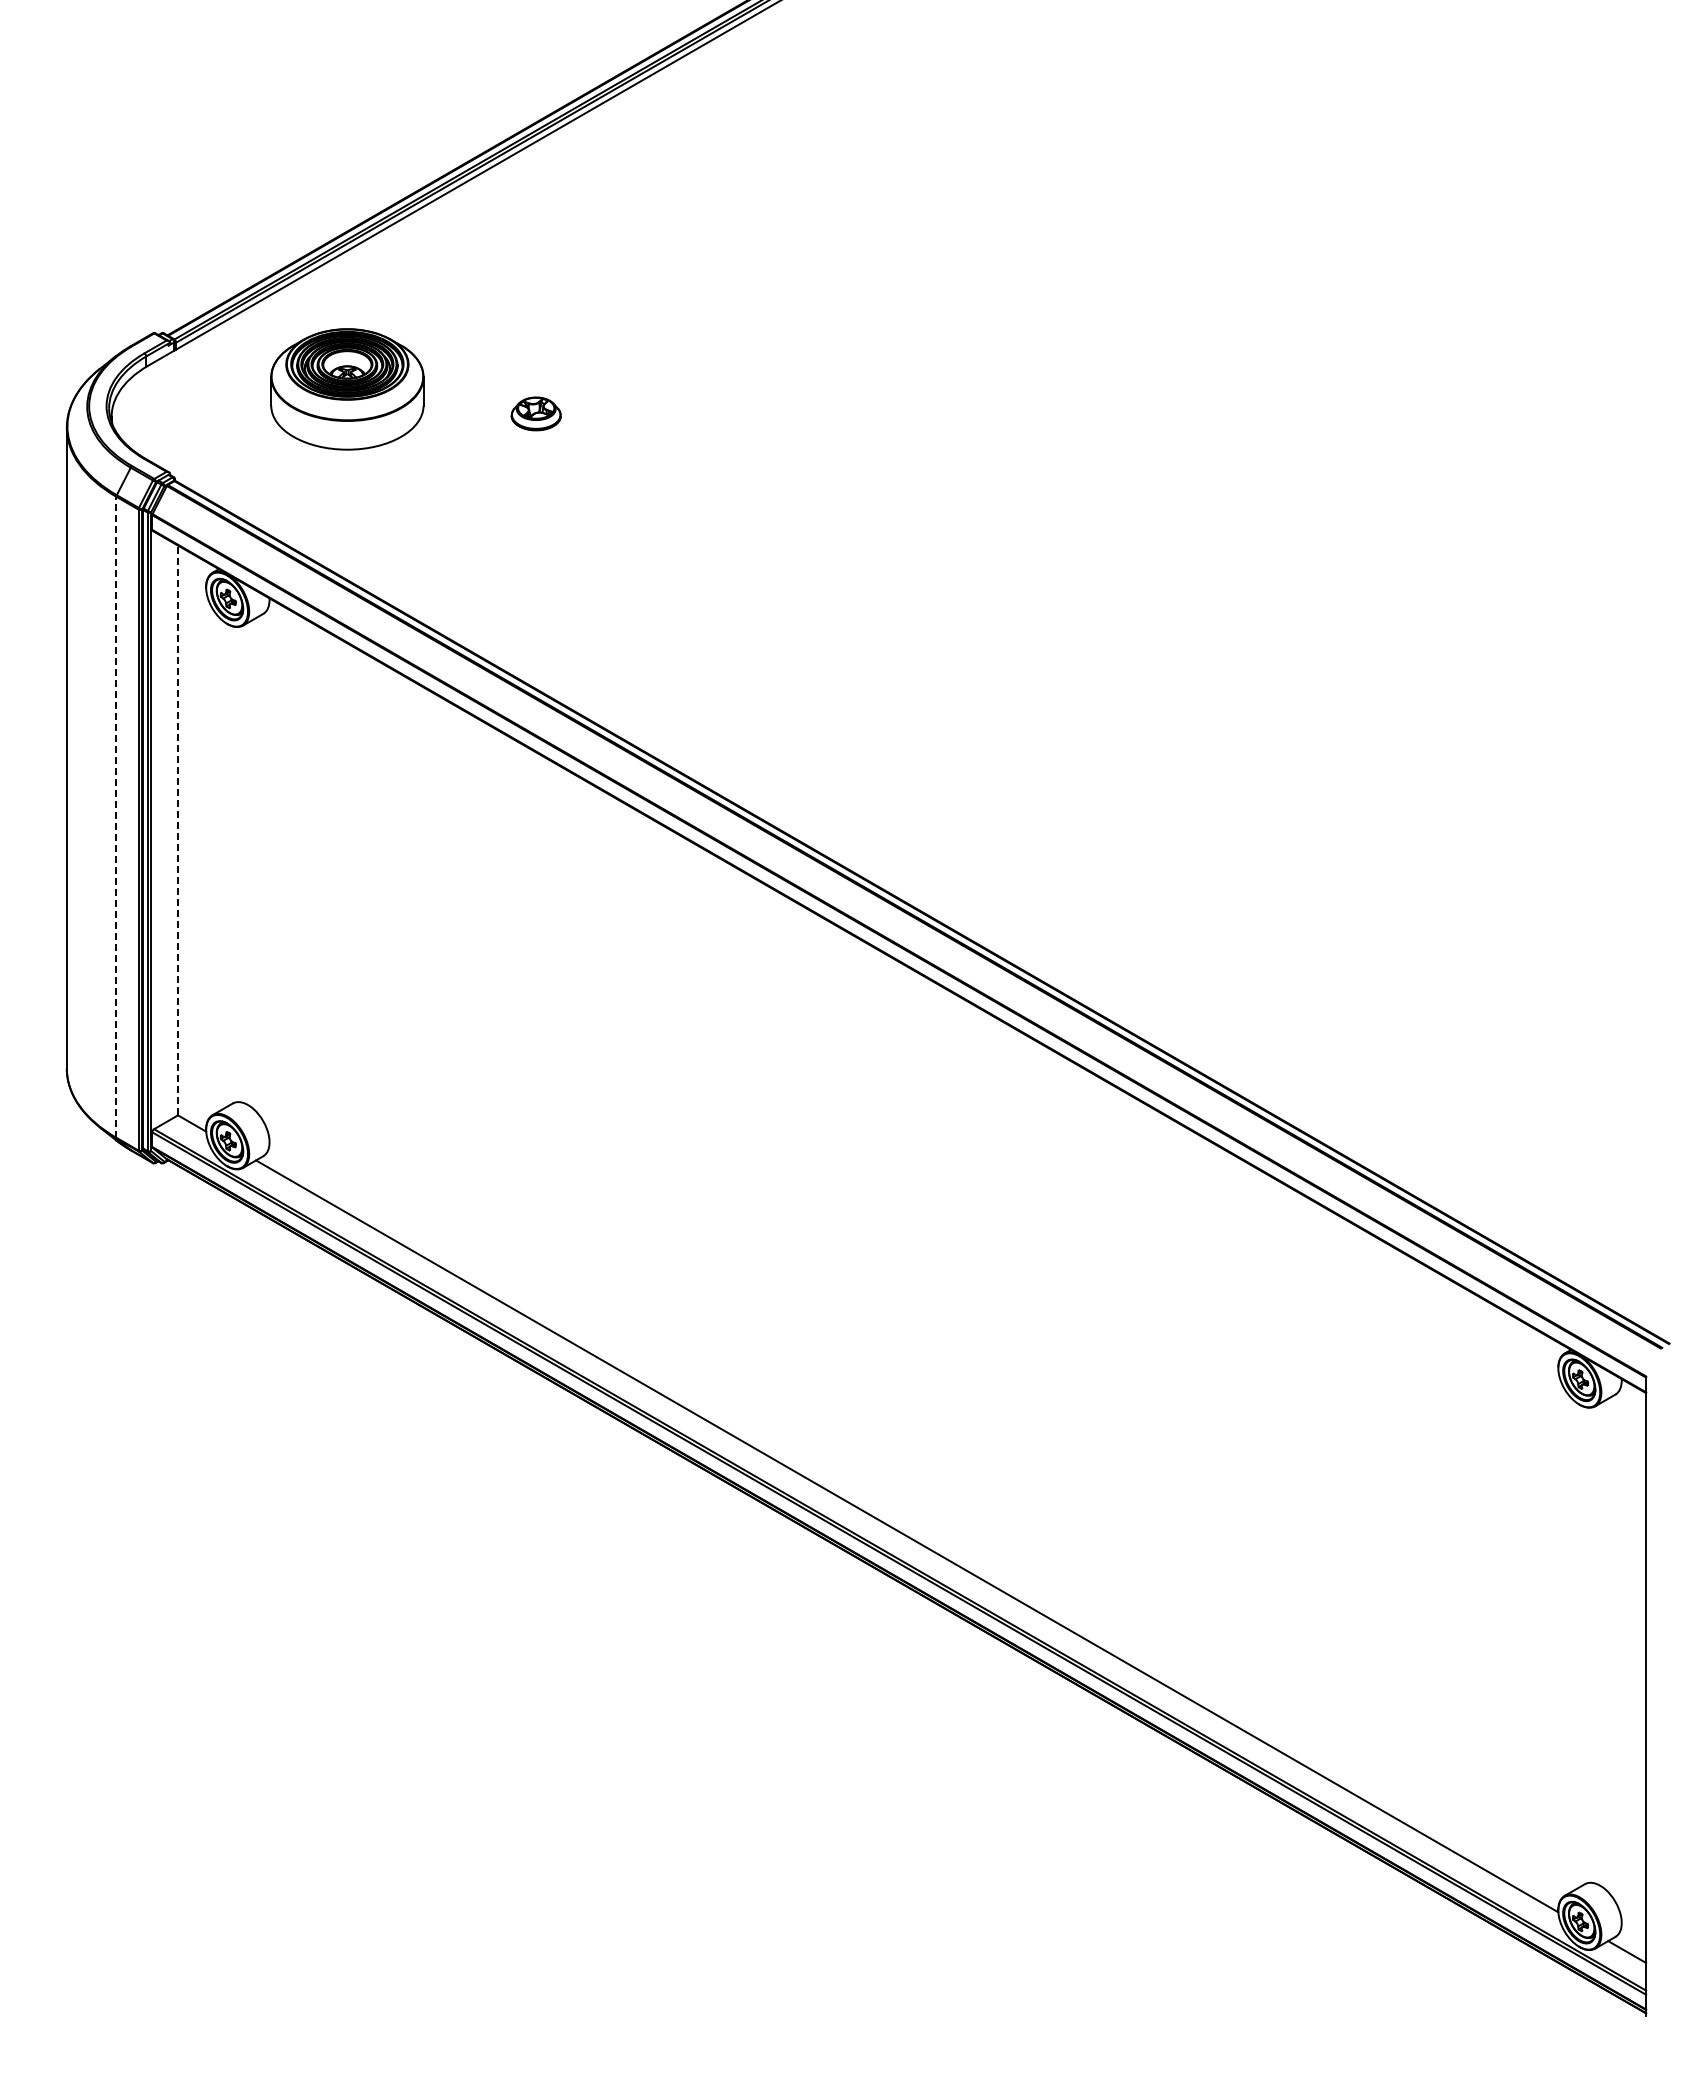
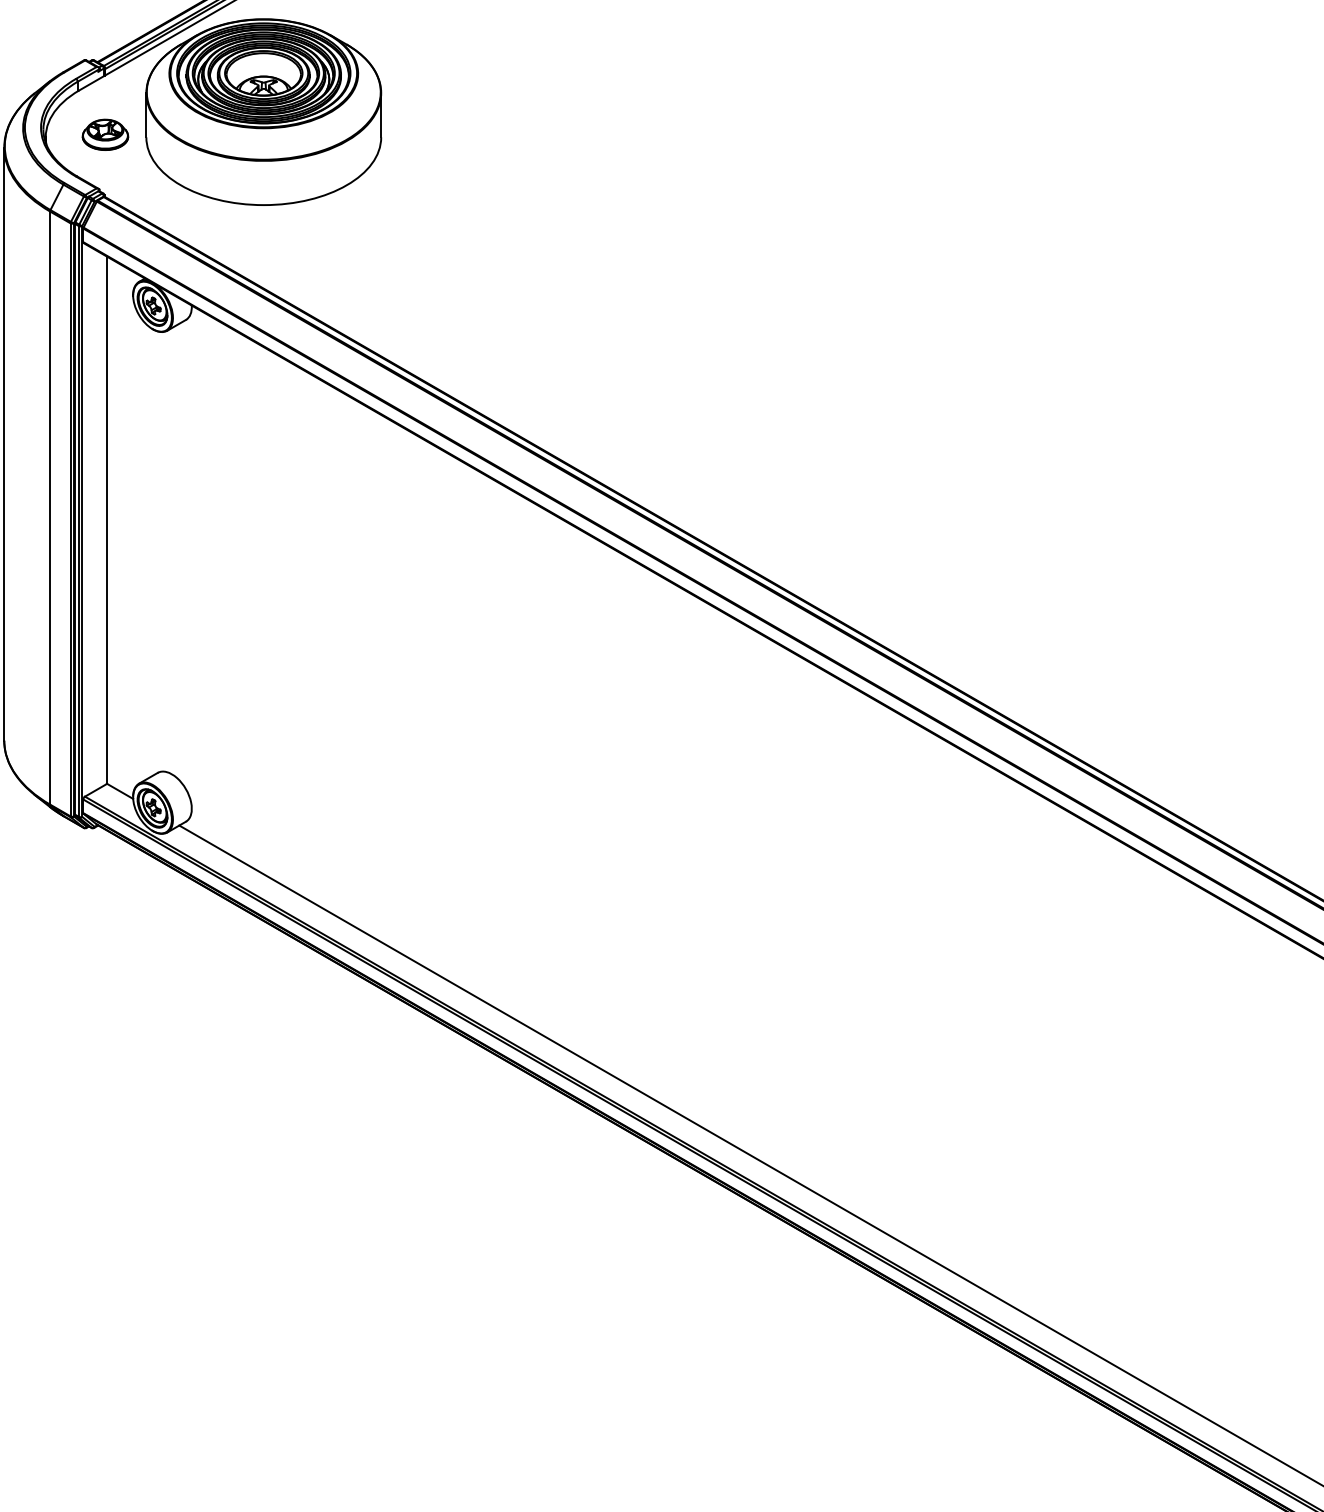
part: (347, 389) -> (263, 112), size x1.67
part: (535, 413) -> (104, 134), moved
line: (116, 817) -> (50, 508), dashed -> solid
line: (177, 830) -> (106, 520), dashed -> solid

